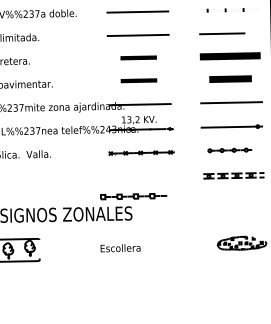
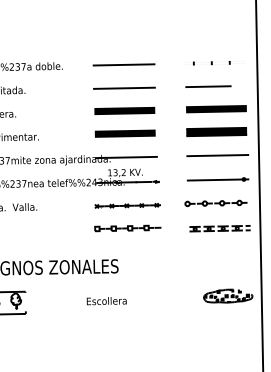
part: (138, 57) -> (124, 110), size x1.67
part: (230, 78) -> (216, 131), size x1.43
part: (138, 80) -> (124, 133), size x1.67
part: (229, 149) -> (215, 202), size x1.43
part: (133, 196) -> (127, 228), moved

